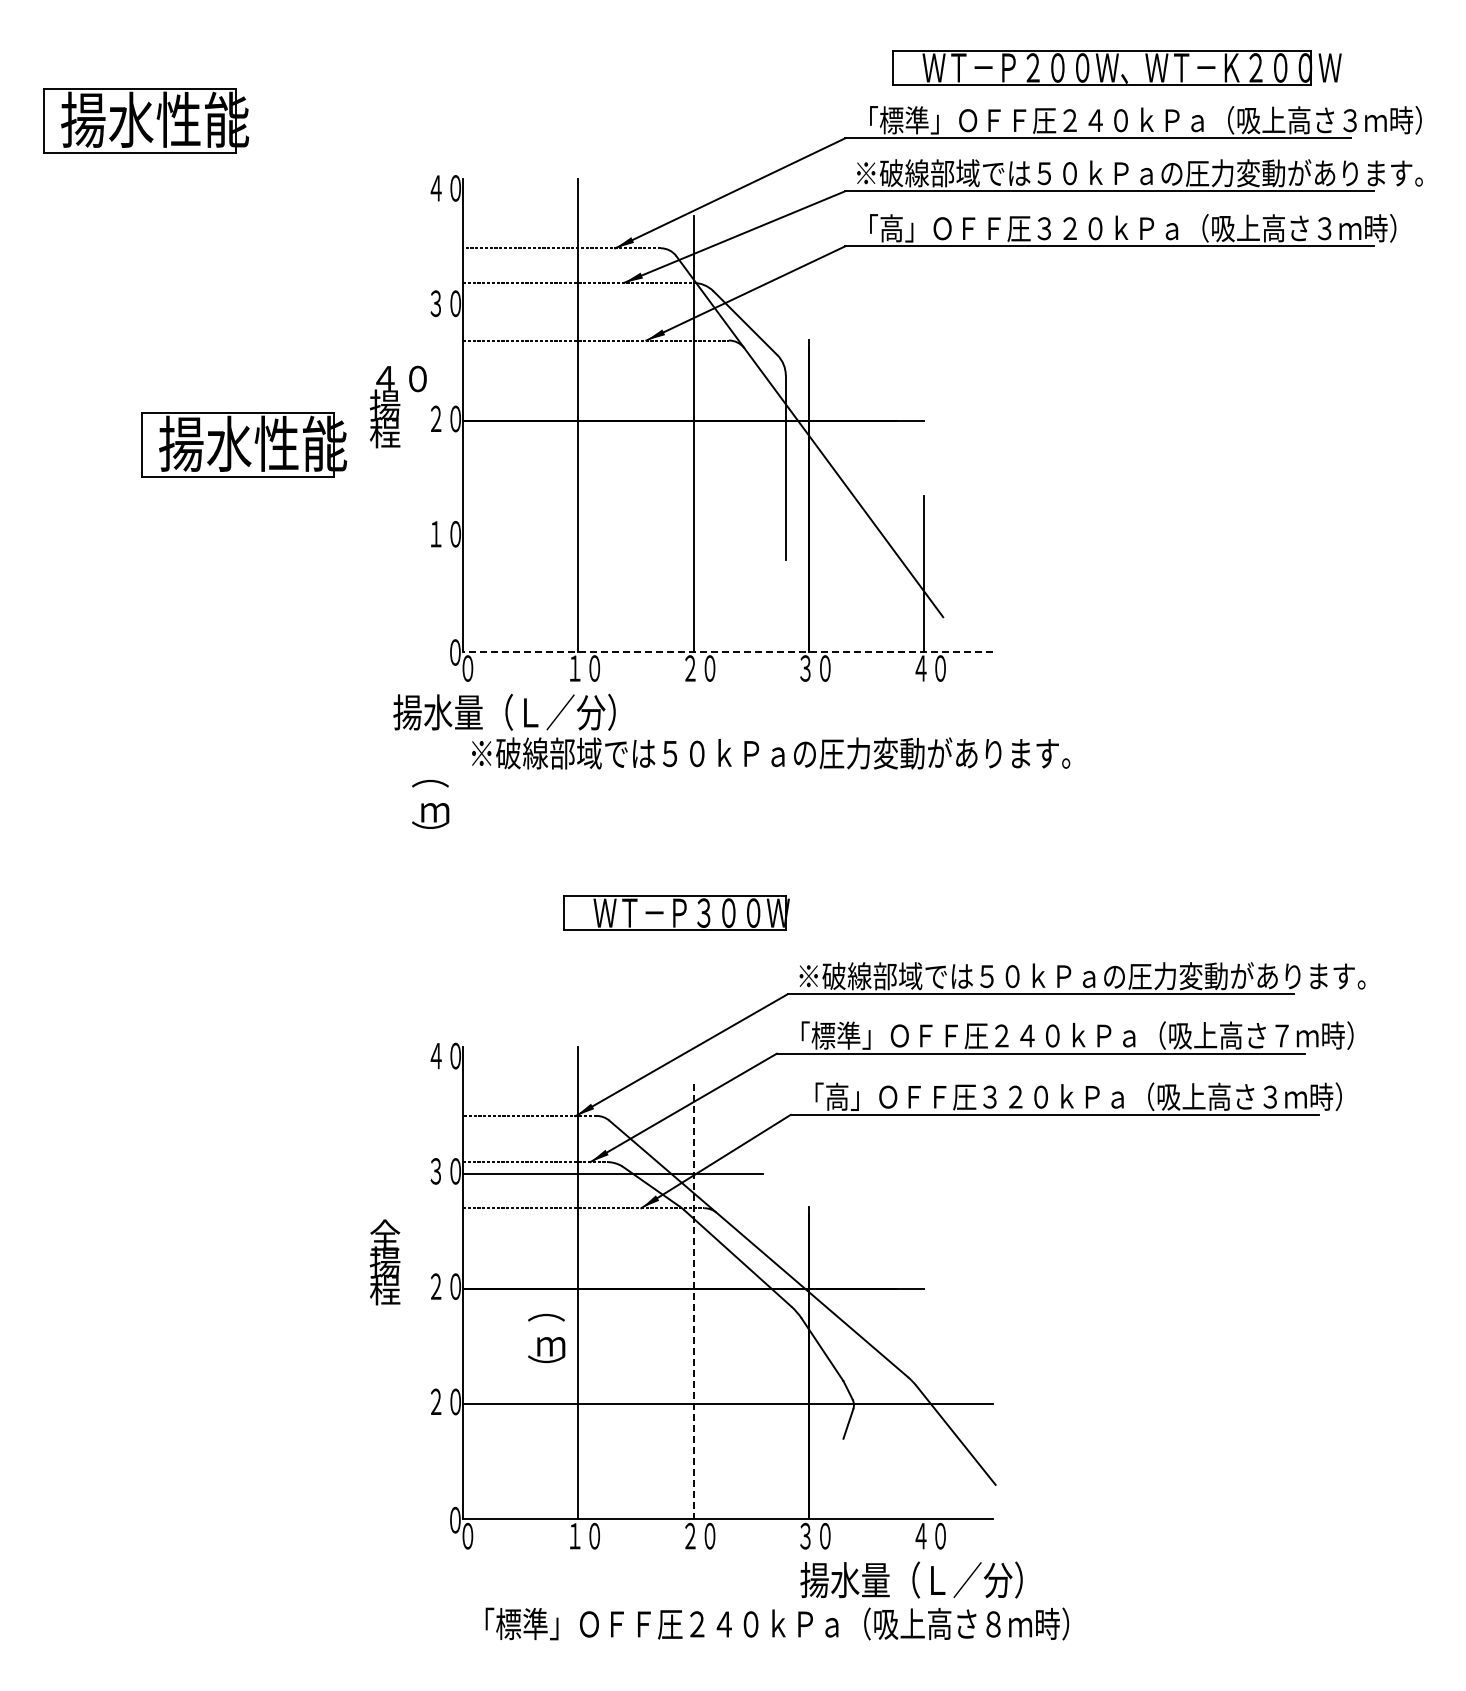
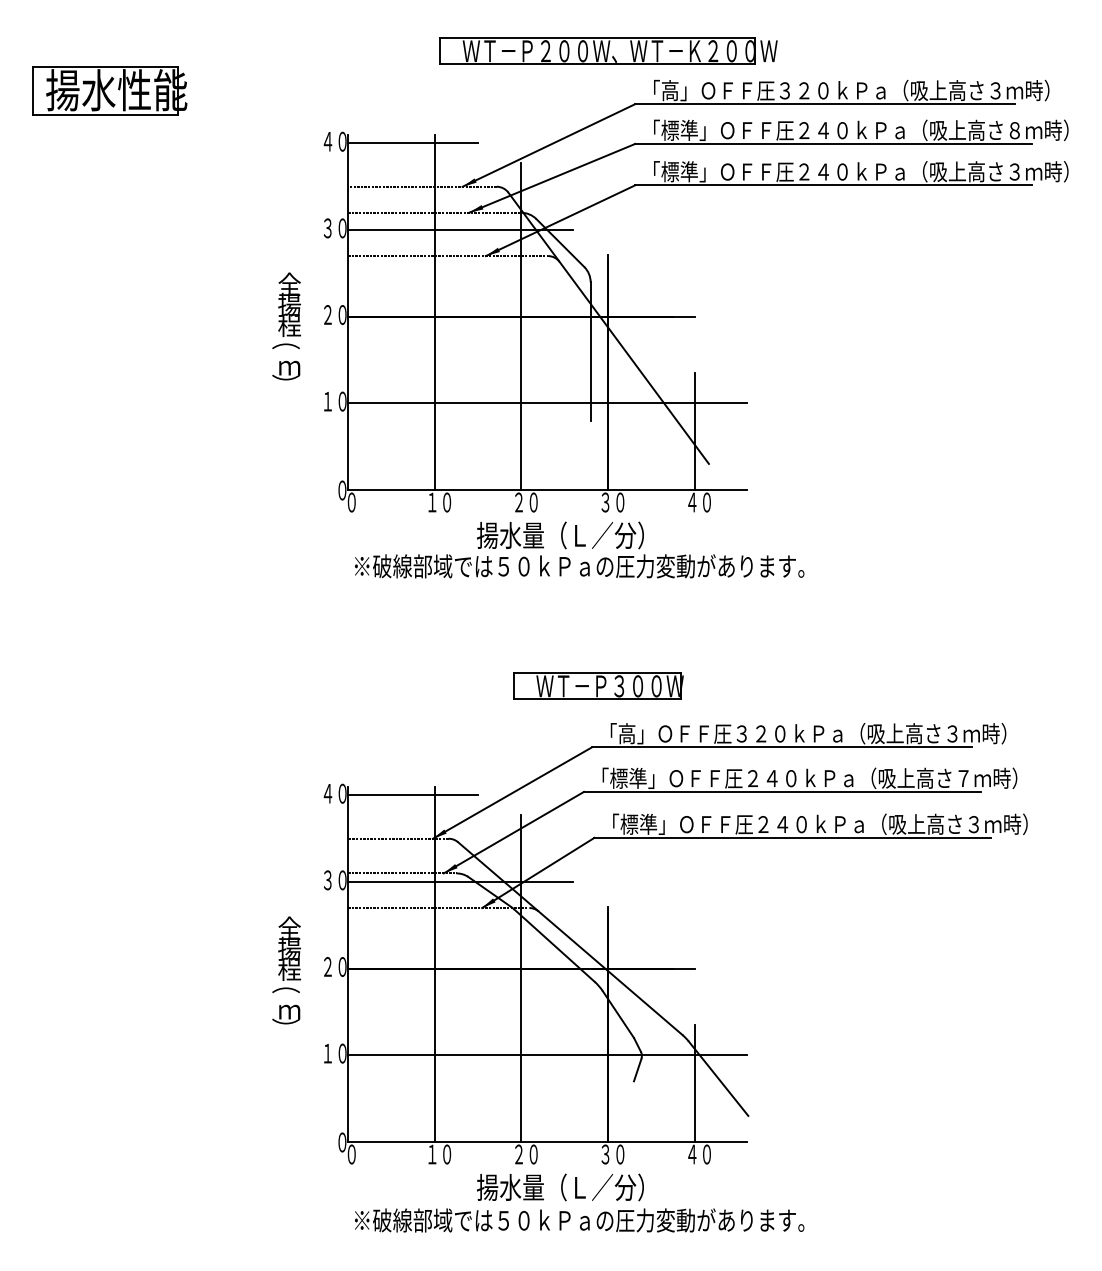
part: (1116, 67) -> (608, 50), moved
text: (1150, 120) -> (864, 90), 「標準」ＯＦＦ圧２４０ｋＰａ（吸上高さ３ｍ時） -> 「高」ＯＦＦ圧３２０ｋＰａ（吸上高さ３ｍ時）
text: (1139, 172) -> (856, 129), ※破線部域では５０ｋＰａの圧力変動があります。 -> 「標準」ＯＦＦ圧２４０ｋＰａ（吸上高さ８ｍ時）
line: (549, 190) -> (413, 143), added
text: (1150, 228) -> (864, 171), 「高」ＯＦＦ圧３２０ｋＰａ（吸上高さ３ｍ時） -> 「標準」ＯＦＦ圧２４０ｋＰａ（吸上高さ３ｍ時）
line: (612, 305) -> (460, 229), added
text: (398, 377) -> (299, 283), ４０ -> 全
part: (244, 444) -> (183, 334), removed
line: (728, 536) -> (547, 403), added
line: (727, 651) -> (546, 489), dashed -> solid
text: (504, 711) -> (560, 534), moved
text: (430, 803) -> (286, 361), moved
part: (676, 912) -> (598, 685), moved
text: (1082, 975) -> (813, 733), ※破線部域では５０ｋＰａの圧力変動があります。 -> 「高」ＯＦＦ圧３２０ｋＰａ（吸上高さ３ｍ時）
line: (549, 1058) -> (413, 795), added
text: (1096, 1096) -> (824, 824), 「高」ＯＦＦ圧３２０ｋＰａ（吸上高さ３ｍ時） -> 「標準」ＯＦＦ圧２４０ｋＰａ（吸上高さ３ｍ時）
line: (693, 1301) -> (521, 978), dashed -> solid
text: (546, 1338) -> (286, 1005), moved
text: (435, 1400) -> (327, 1052), ２０ -> １０
line: (924, 1441) -> (694, 1083), added
text: (911, 1579) -> (560, 1187), moved
text: (771, 1623) -> (579, 1220), 「標準」ＯＦＦ圧２４０ｋＰａ（吸上高さ８ｍ時） -> ※破線部域では５０ｋＰａの圧力変動があります。

